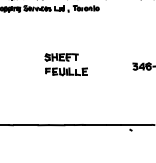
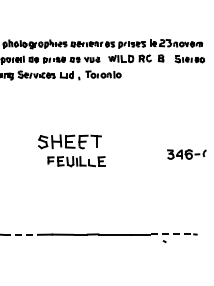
part: (61, 57) -> (69, 141), size x1.4
line: (26, 124) -> (21, 234), solid -> dashed
line: (135, 124) -> (171, 234), solid -> dashed

